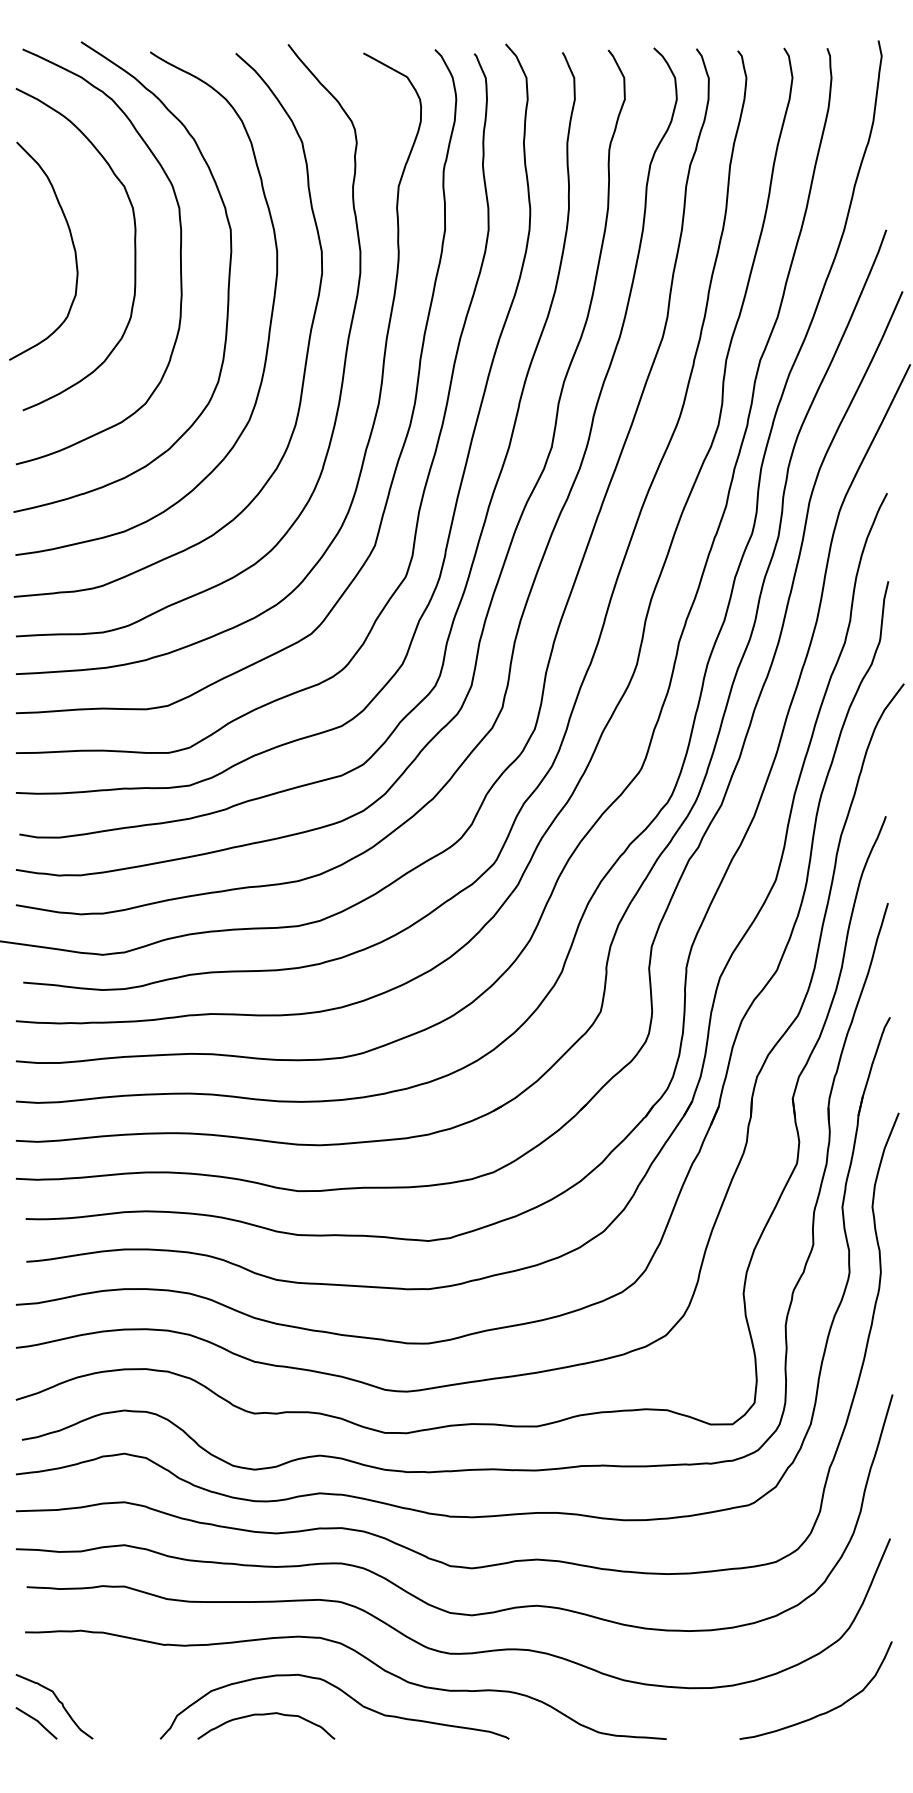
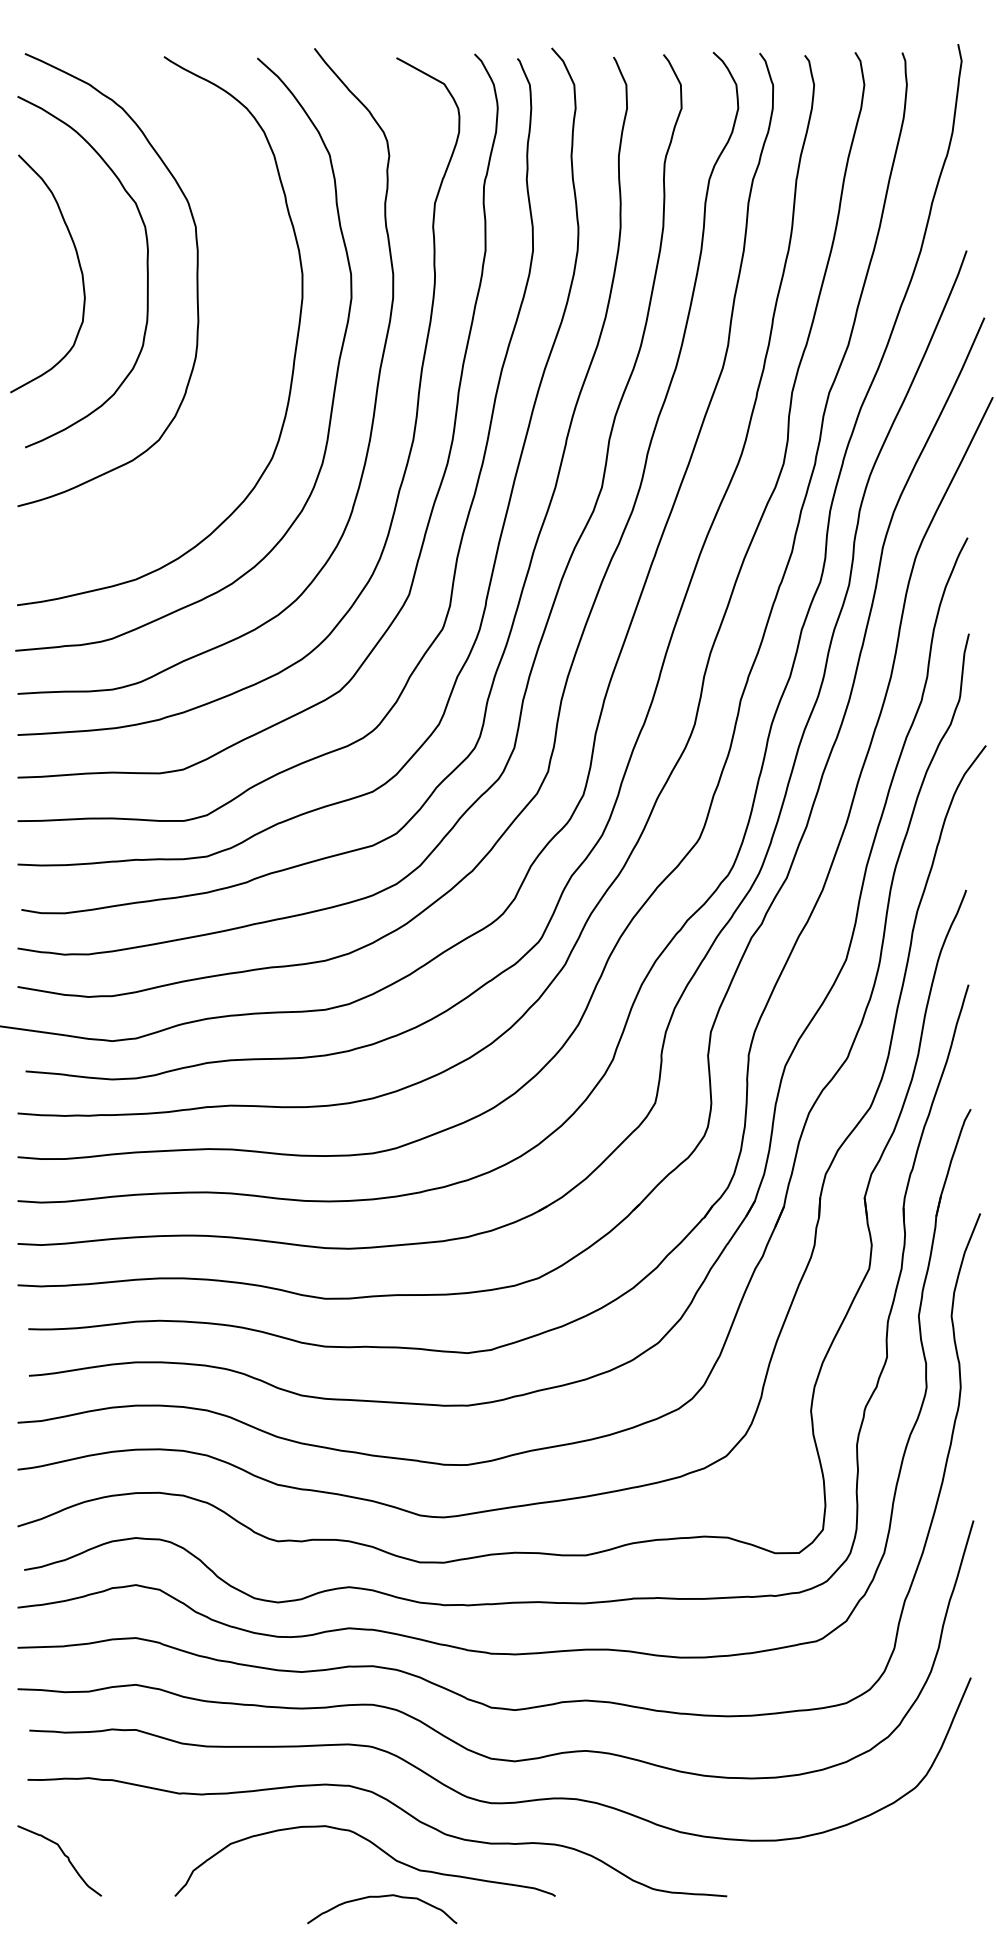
curve: (227, 287) -> (248, 313), removed
curve: (823, 1712) -> (898, 1867), removed
curve: (266, 1715) -> (382, 1897), moved
line: (37, 1722) -> (41, 1878), removed

